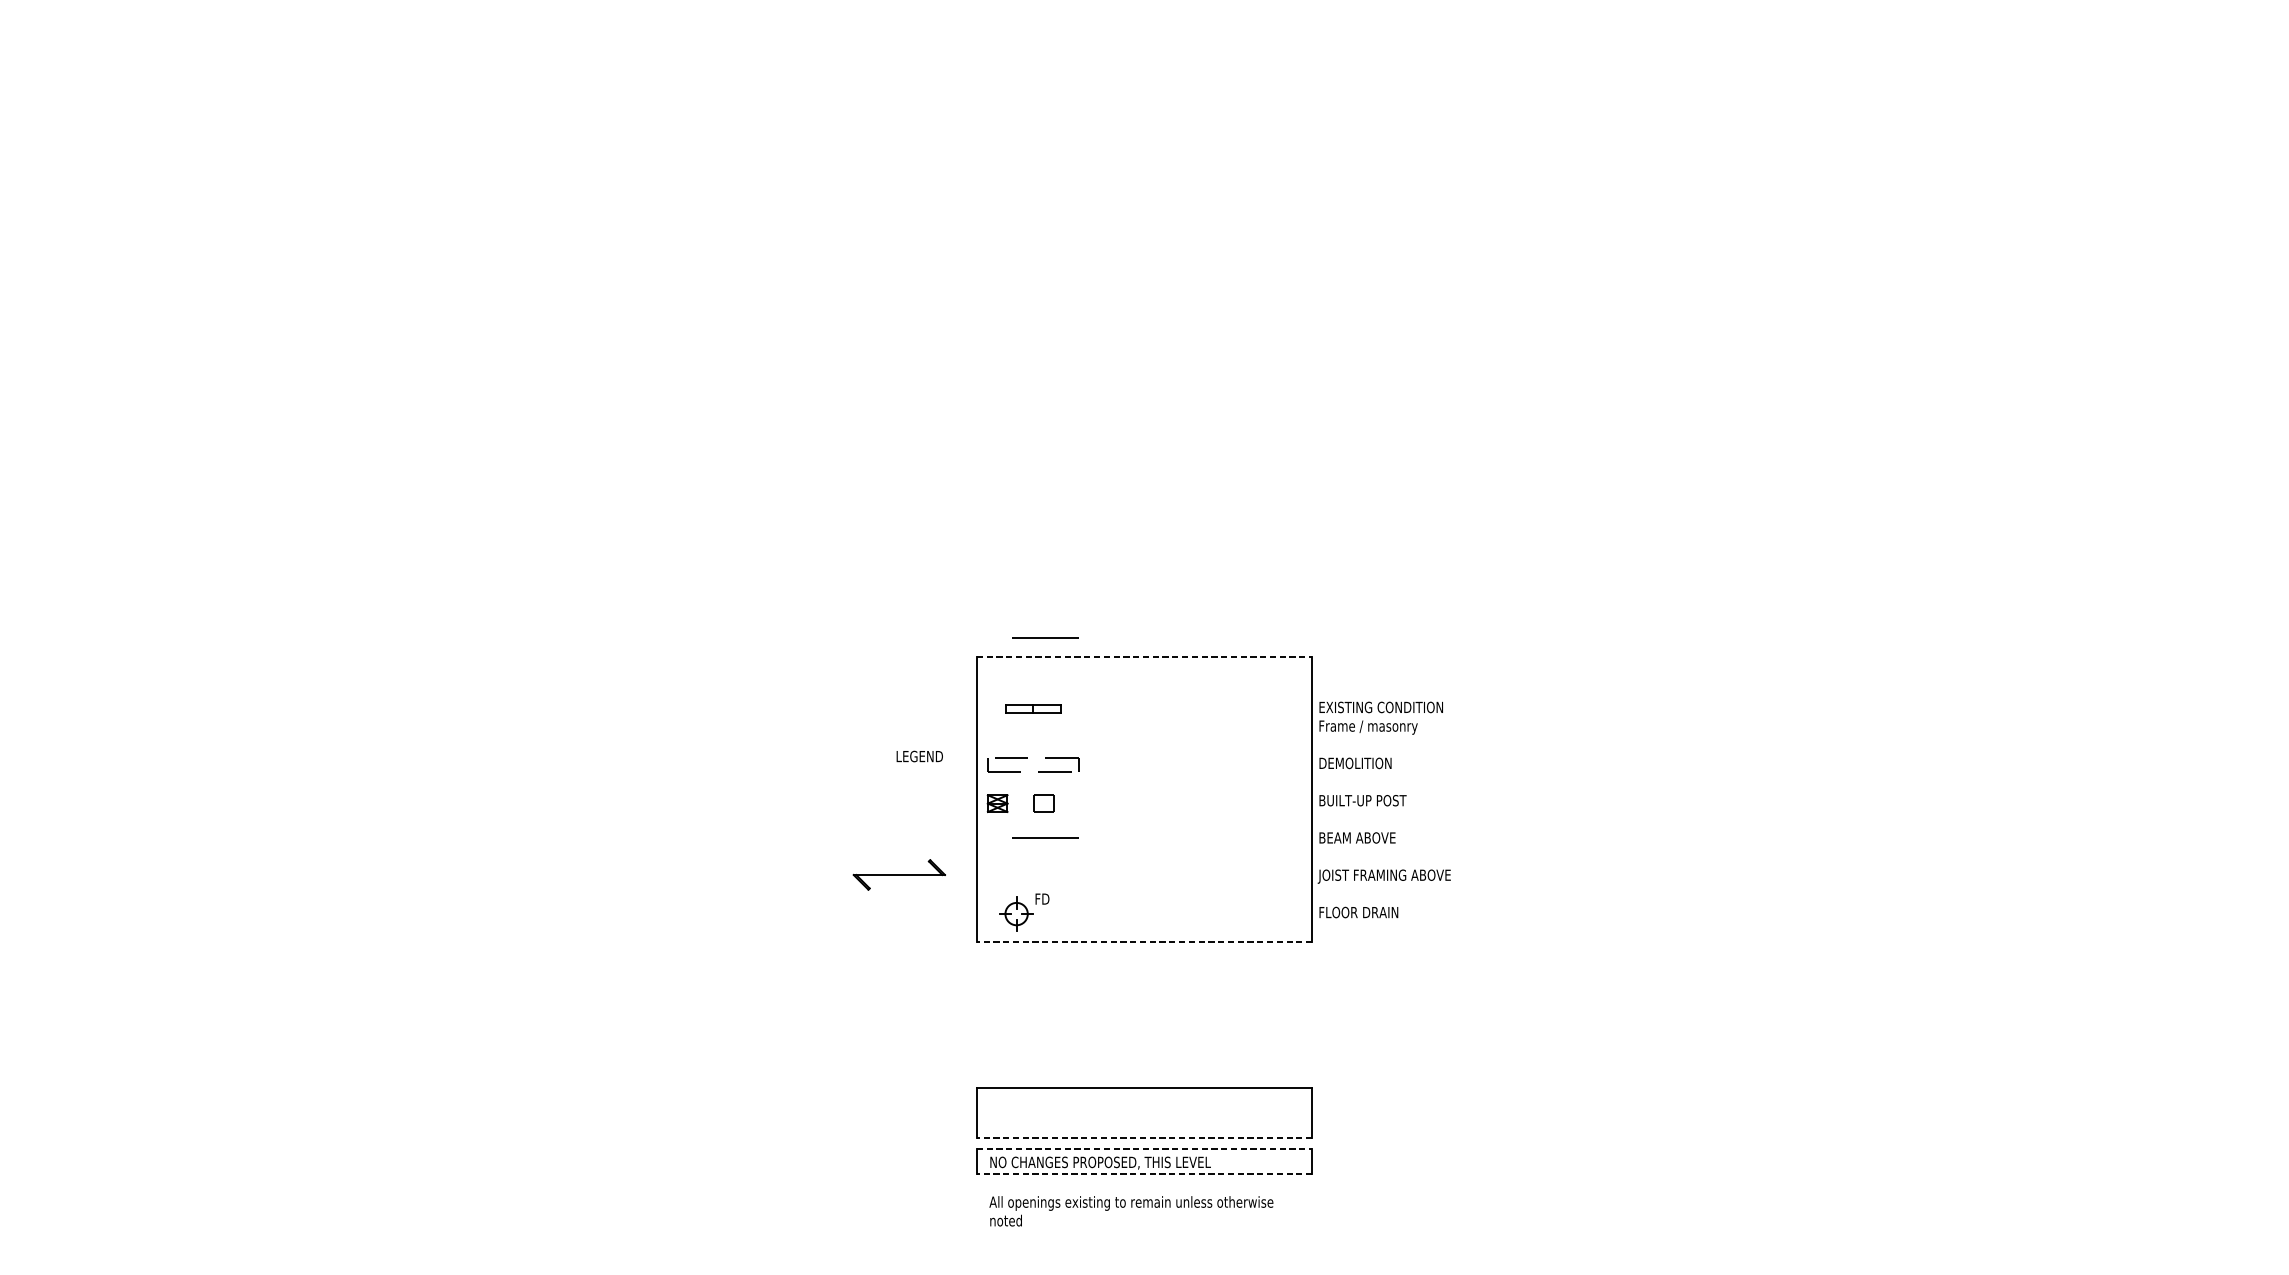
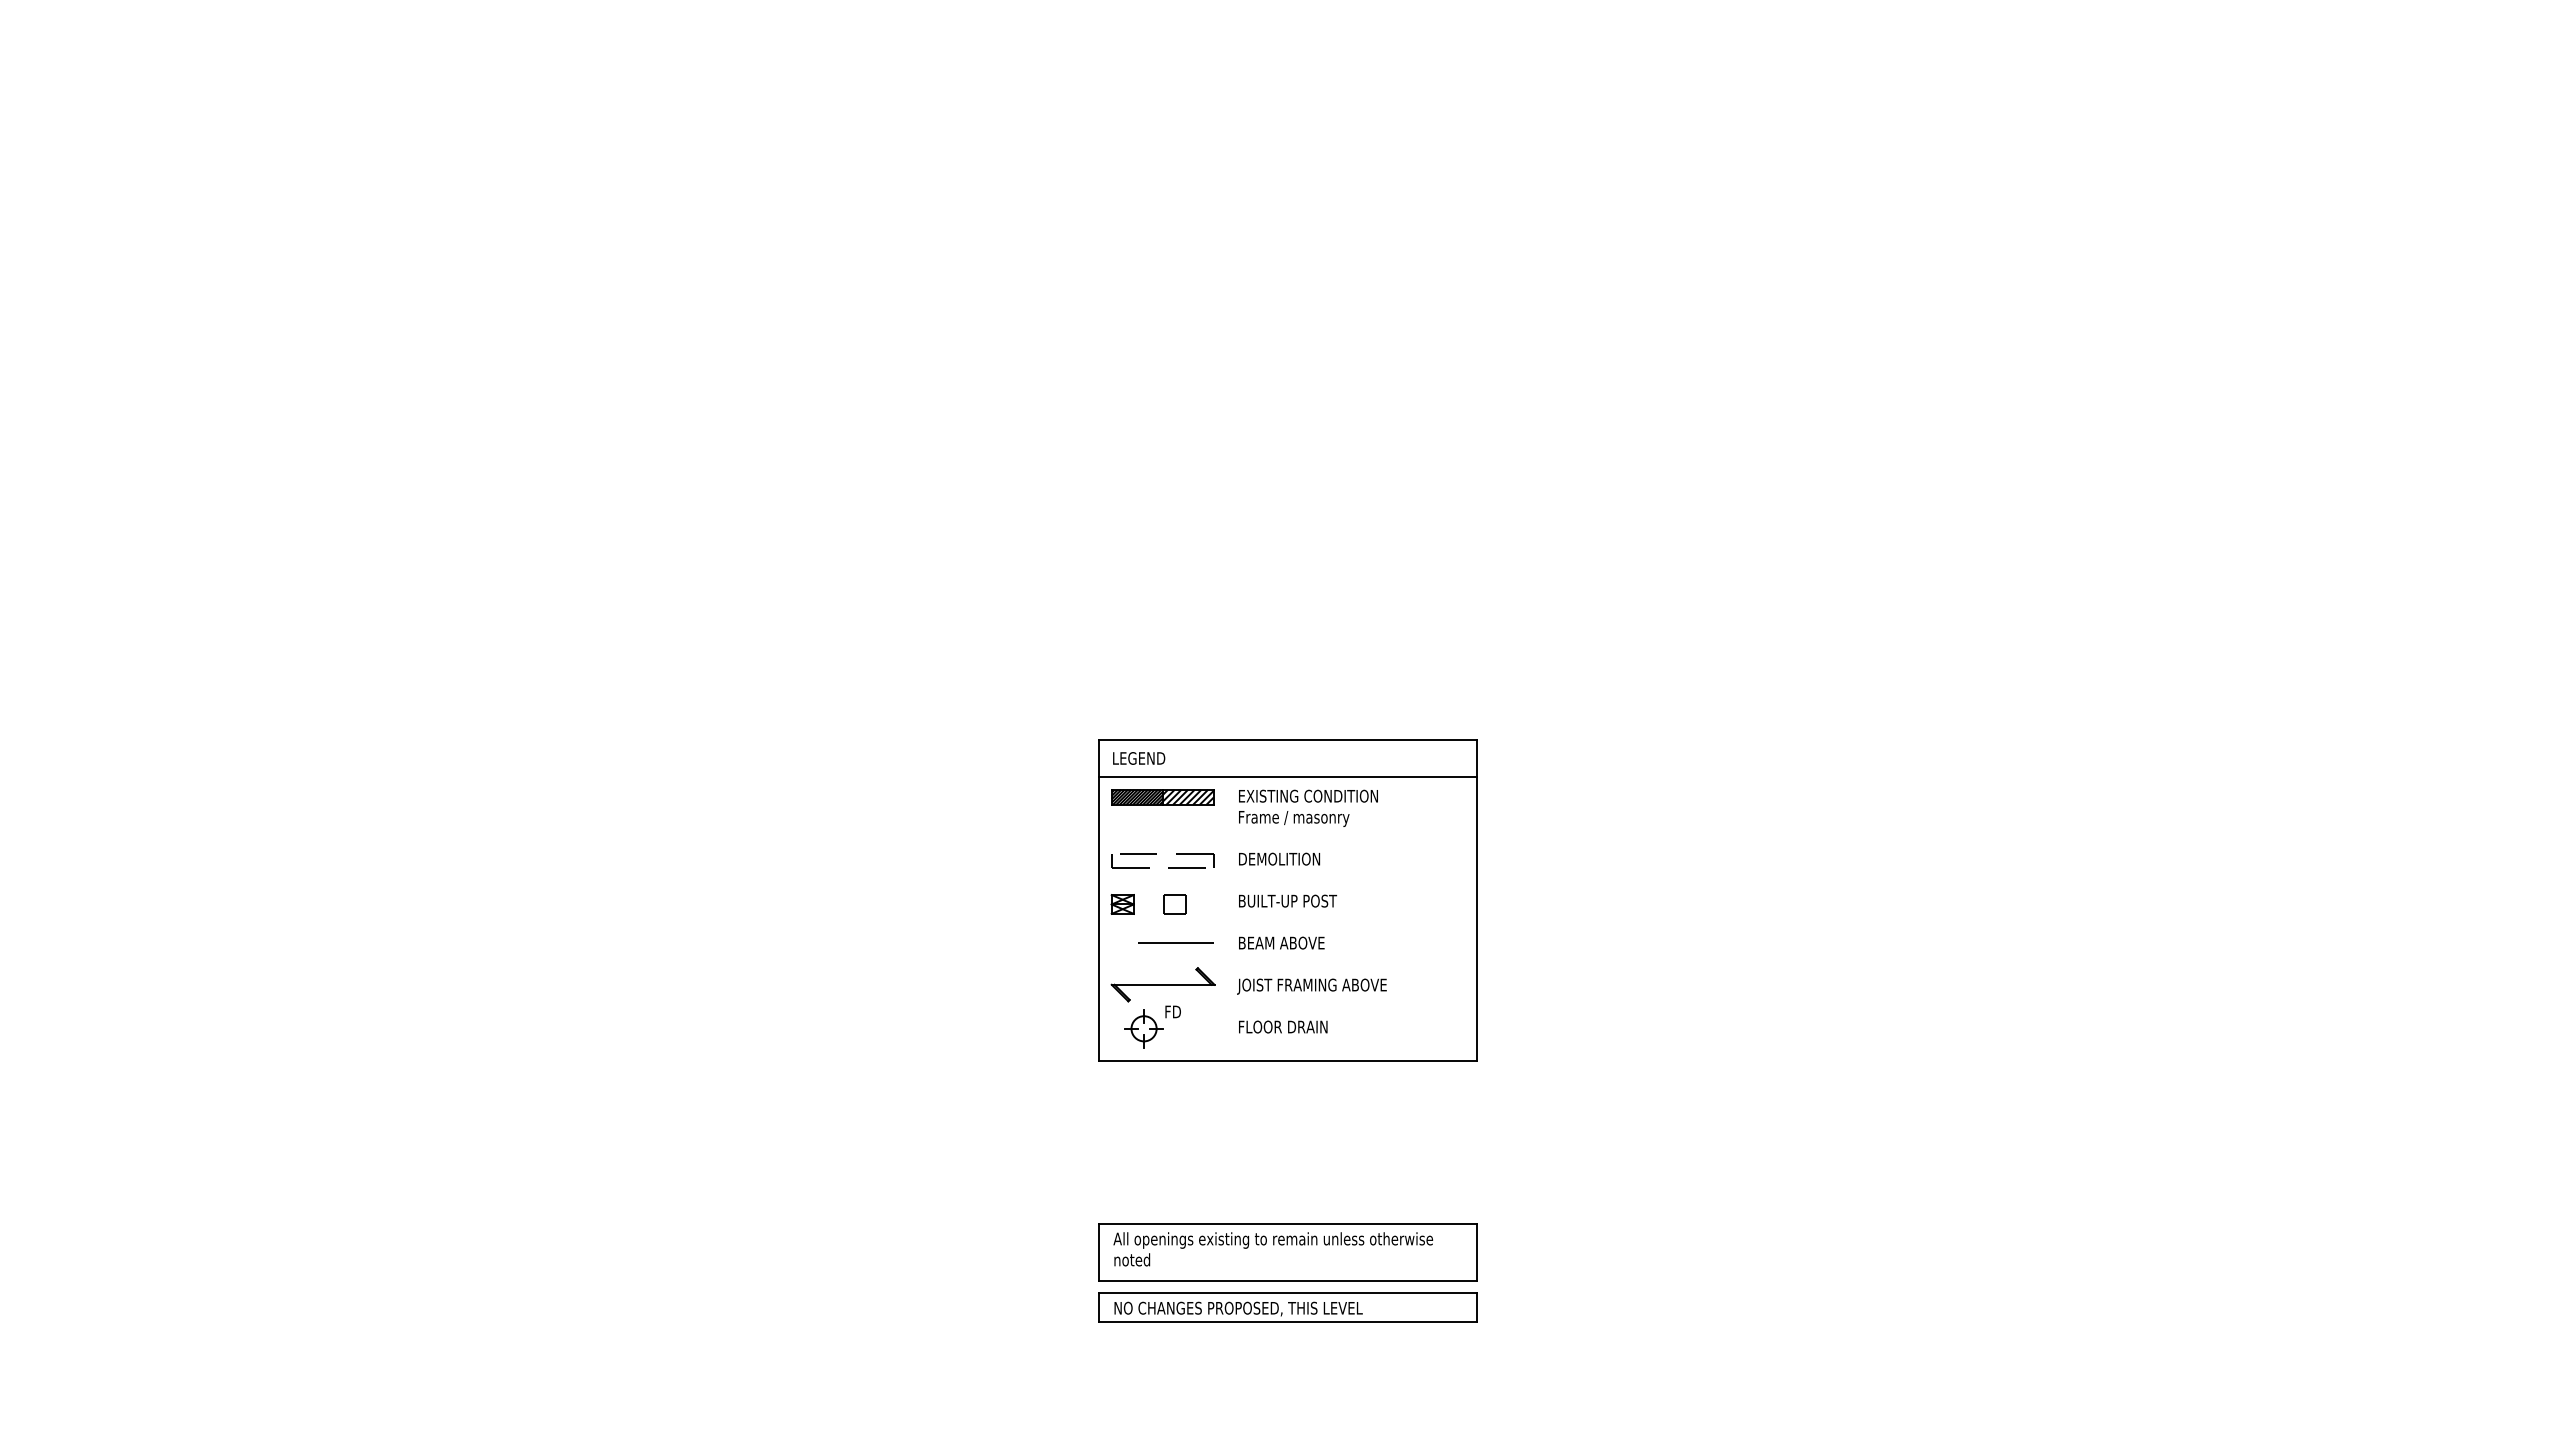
line: (1044, 637) -> (1175, 717), removed
line: (1144, 657) -> (1287, 739), dashed -> solid
line: (1144, 690) -> (1287, 777), added
part: (1032, 708) -> (1162, 797), size x1.67
text: (920, 756) -> (1139, 758), moved
text: (1383, 809) -> (1311, 911), moved
part: (898, 874) -> (1162, 984), moved
line: (1144, 942) -> (1287, 1060), dashed -> solid
line: (1144, 1137) -> (1287, 1280), dashed -> solid
line: (1144, 1149) -> (1287, 1293), dashed -> solid
line: (1144, 1174) -> (1287, 1321), dashed -> solid
text: (1131, 1211) -> (1273, 1249), moved

